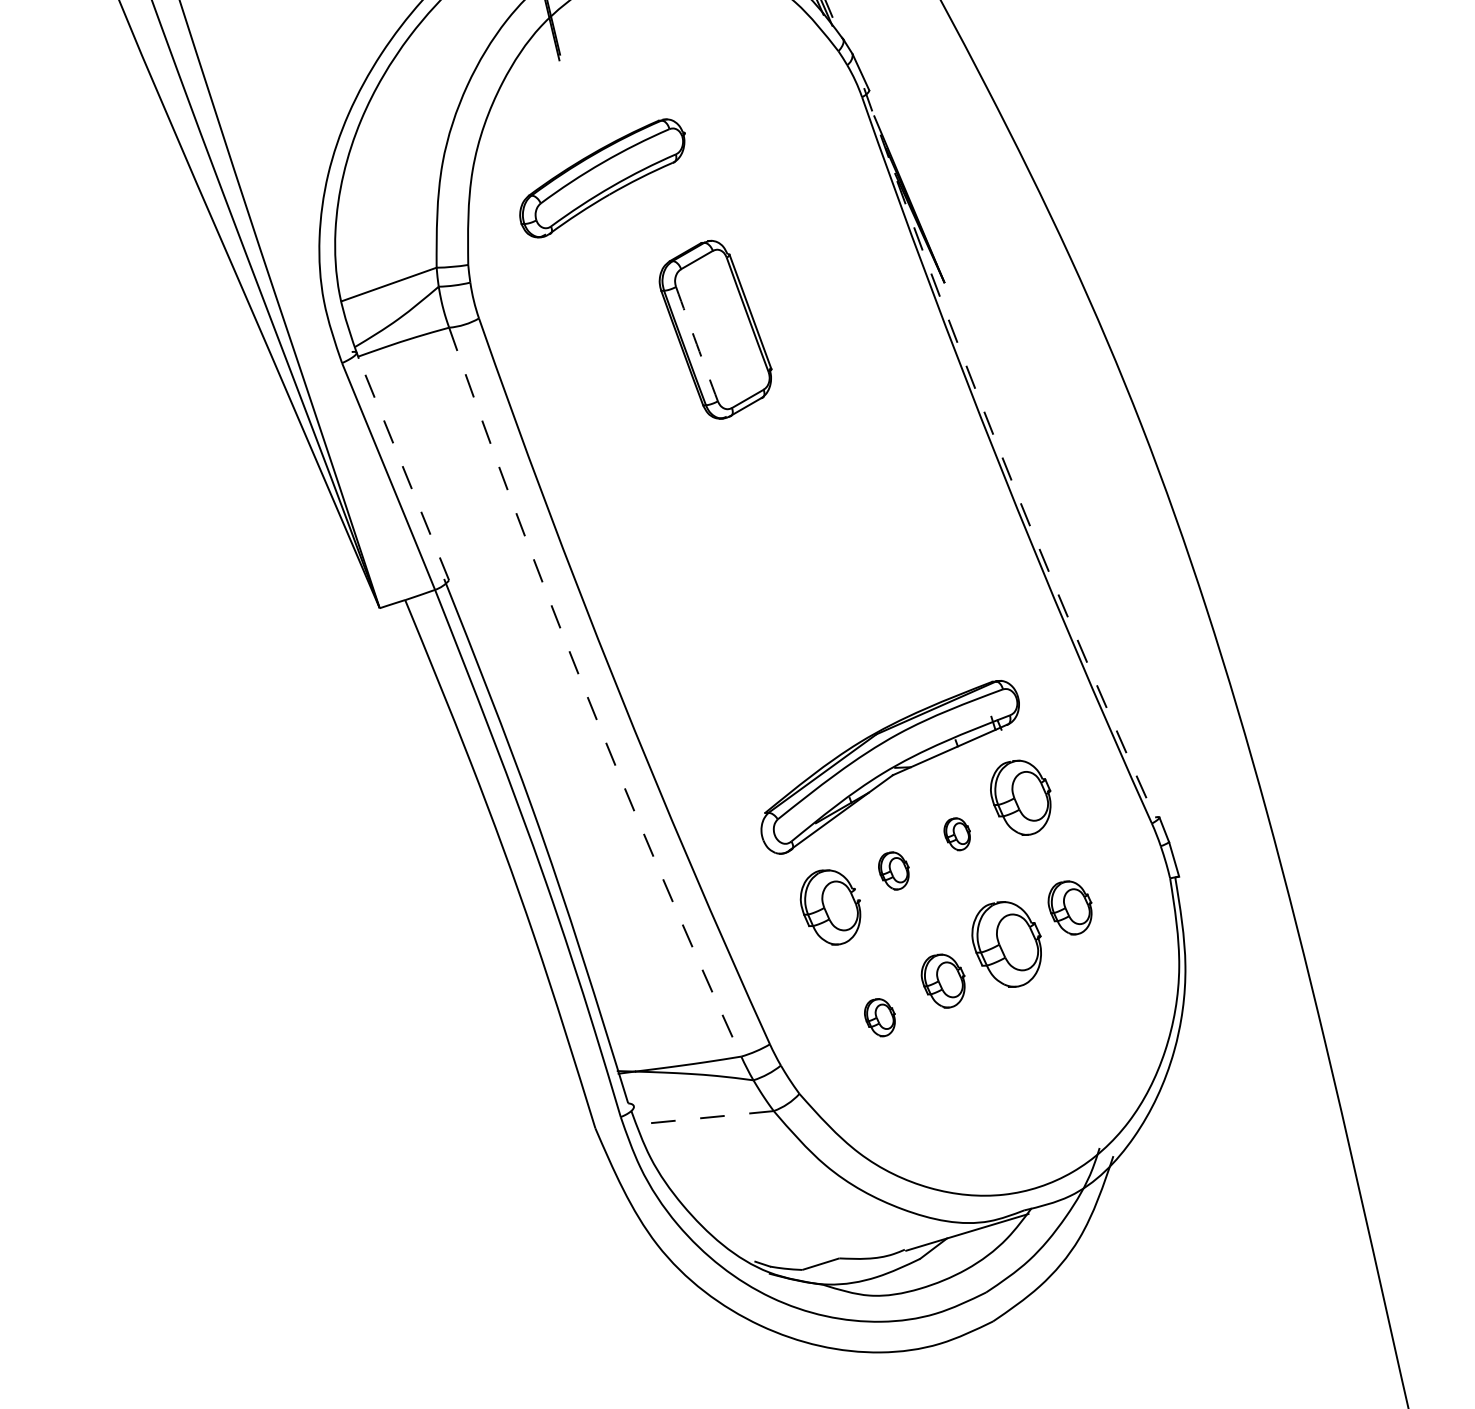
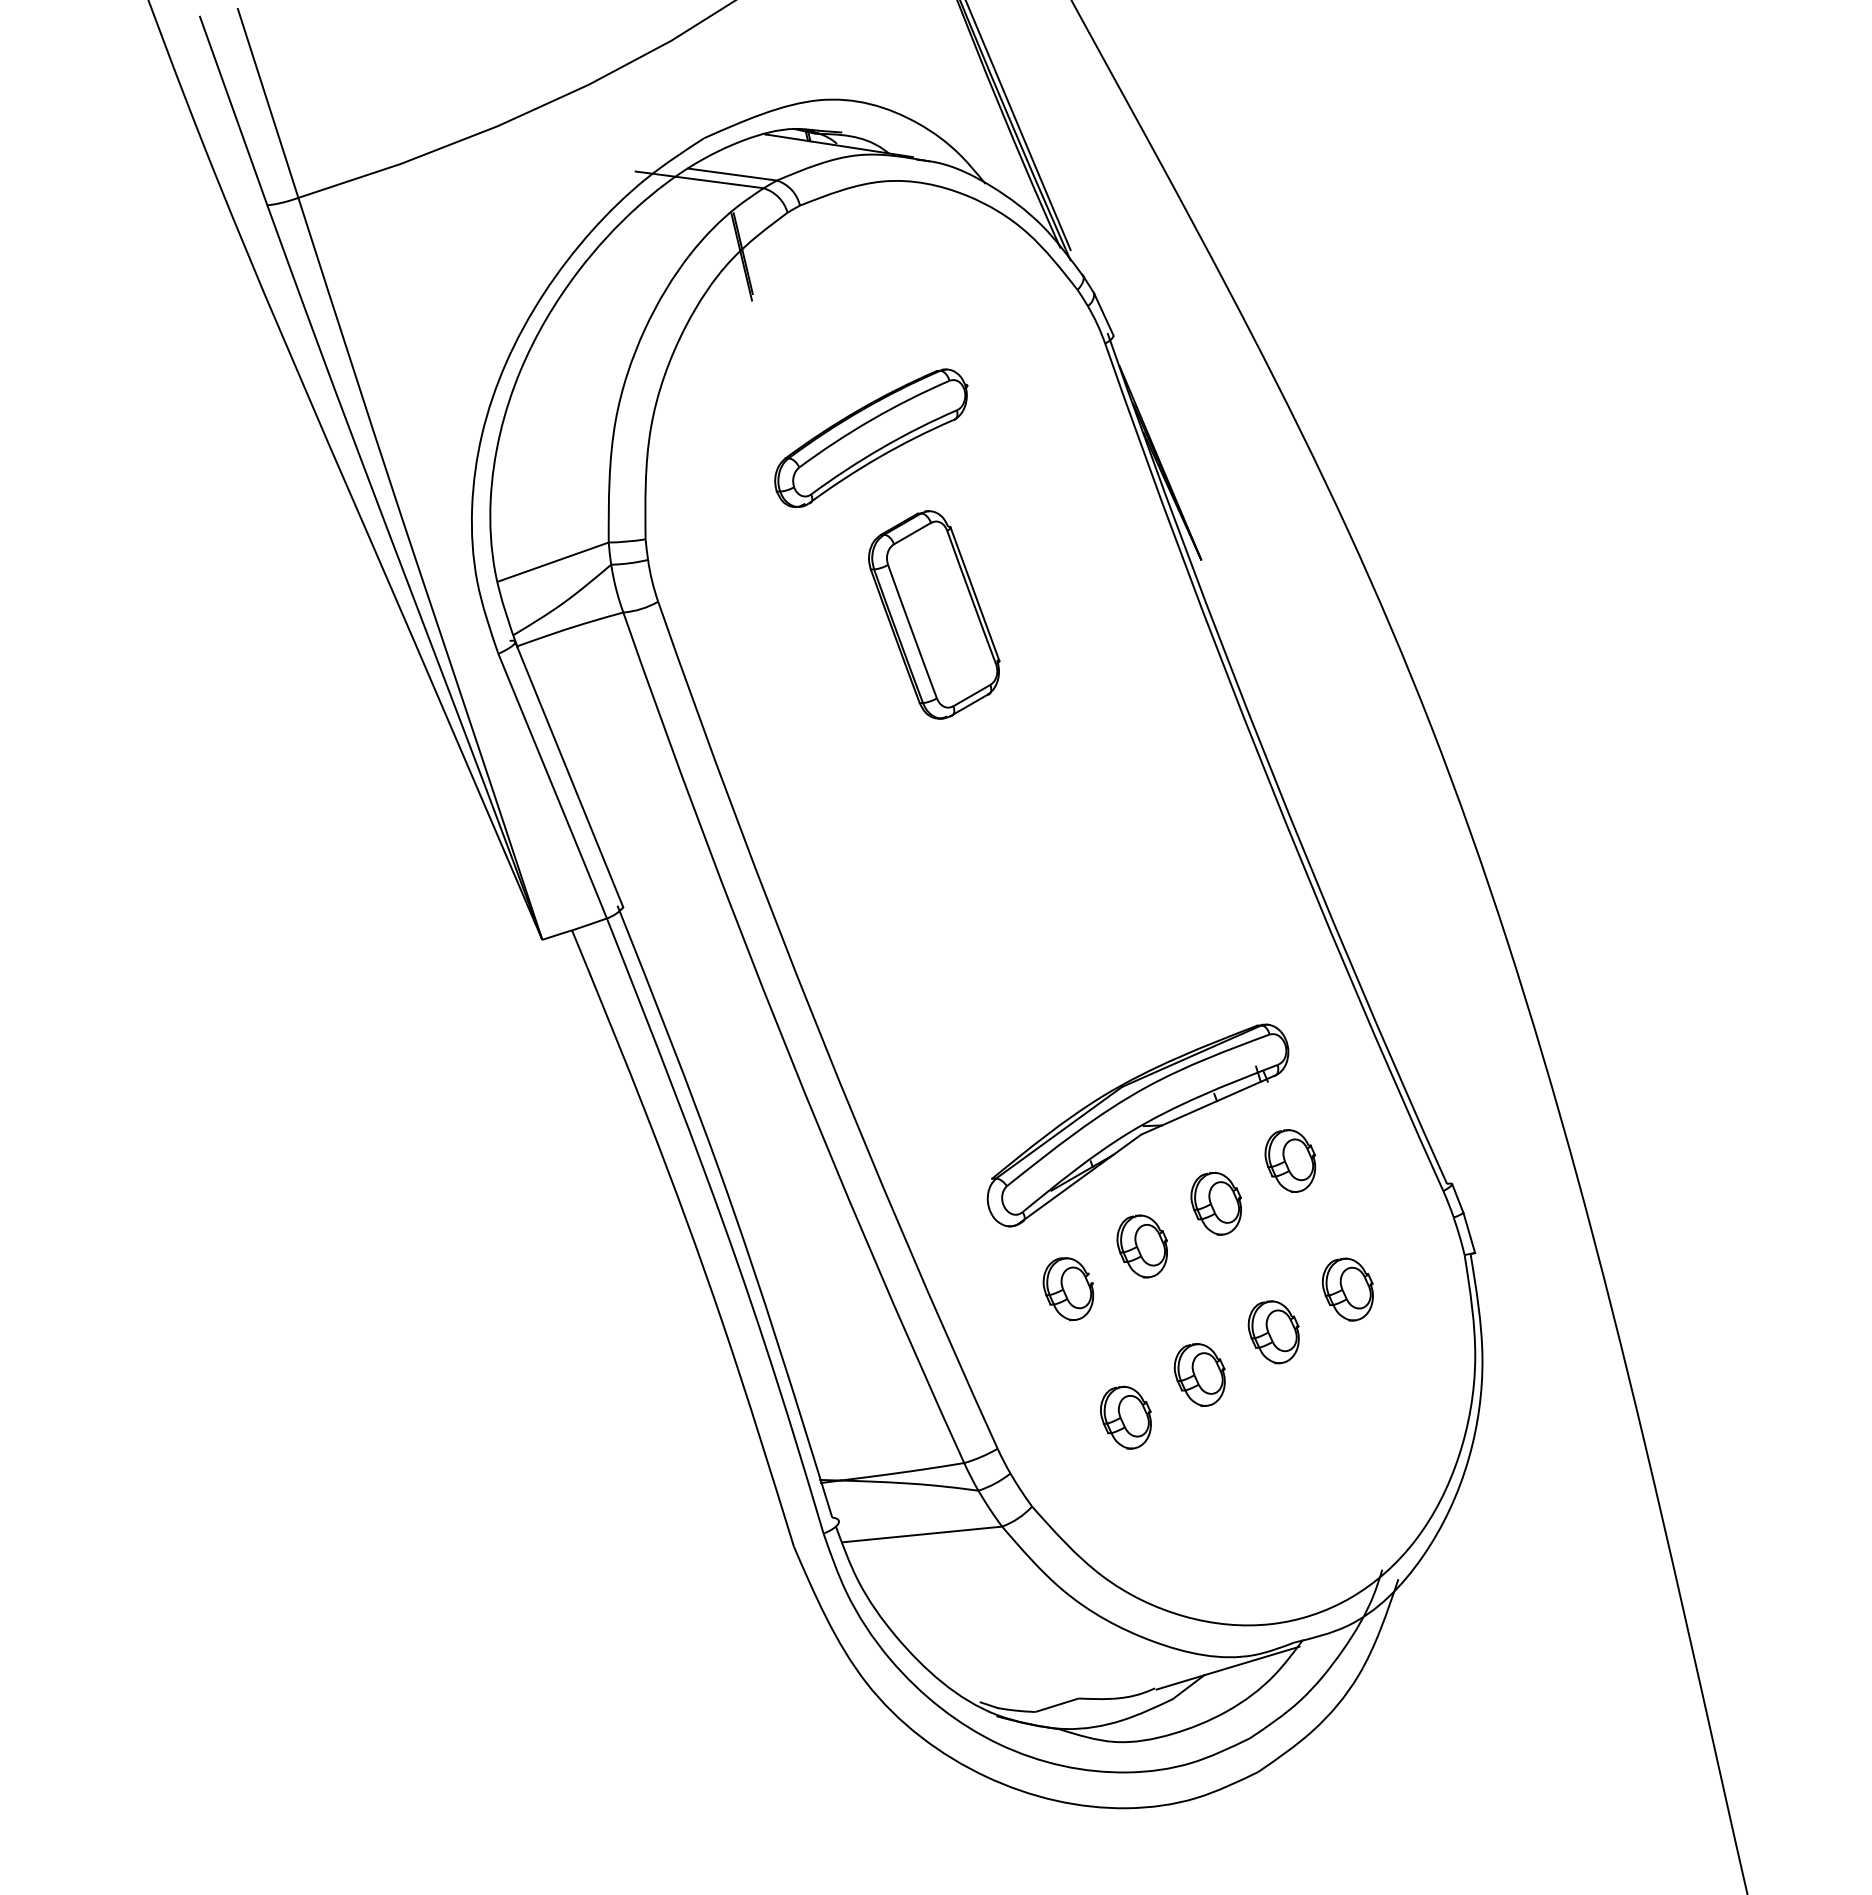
part: (602, 177) -> (871, 437), moved
arc: (696, 343) -> (912, 631), dashed -> solid
arc: (1002, 456) -> (1268, 762), dashed -> solid
line: (403, 466) -> (569, 774), dashed -> solid
arc: (587, 695) -> (784, 1041), dashed -> solid
part: (1020, 797) -> (1290, 1160), size x0.71
part: (956, 834) -> (1215, 1203), size x1.67
part: (893, 871) -> (1141, 1246), size x1.43
part: (830, 907) -> (1068, 1289), size x0.71
part: (1006, 944) -> (1273, 1332), size x0.62
part: (879, 1017) -> (1125, 1417), size x1.43
line: (704, 1117) -> (921, 1534), dashed -> solid

